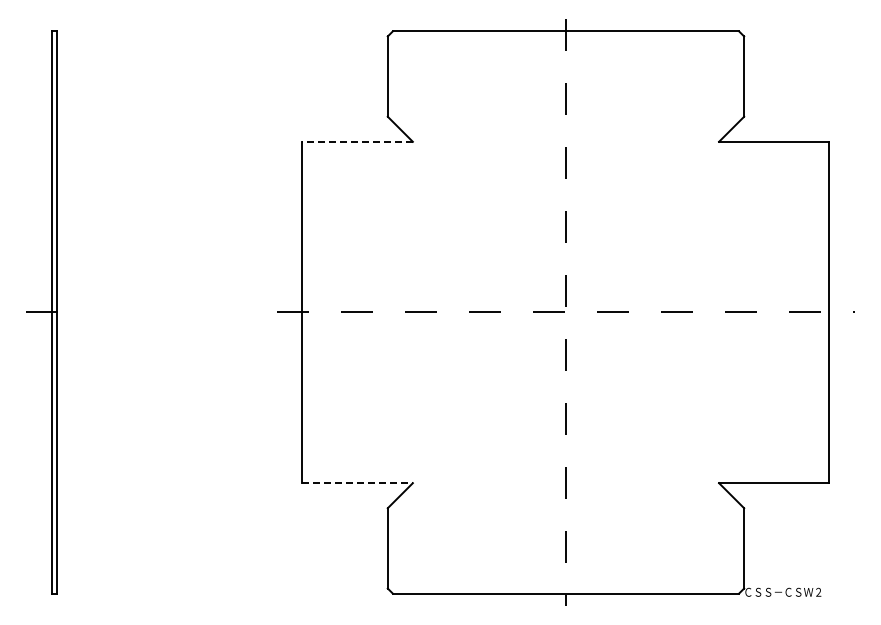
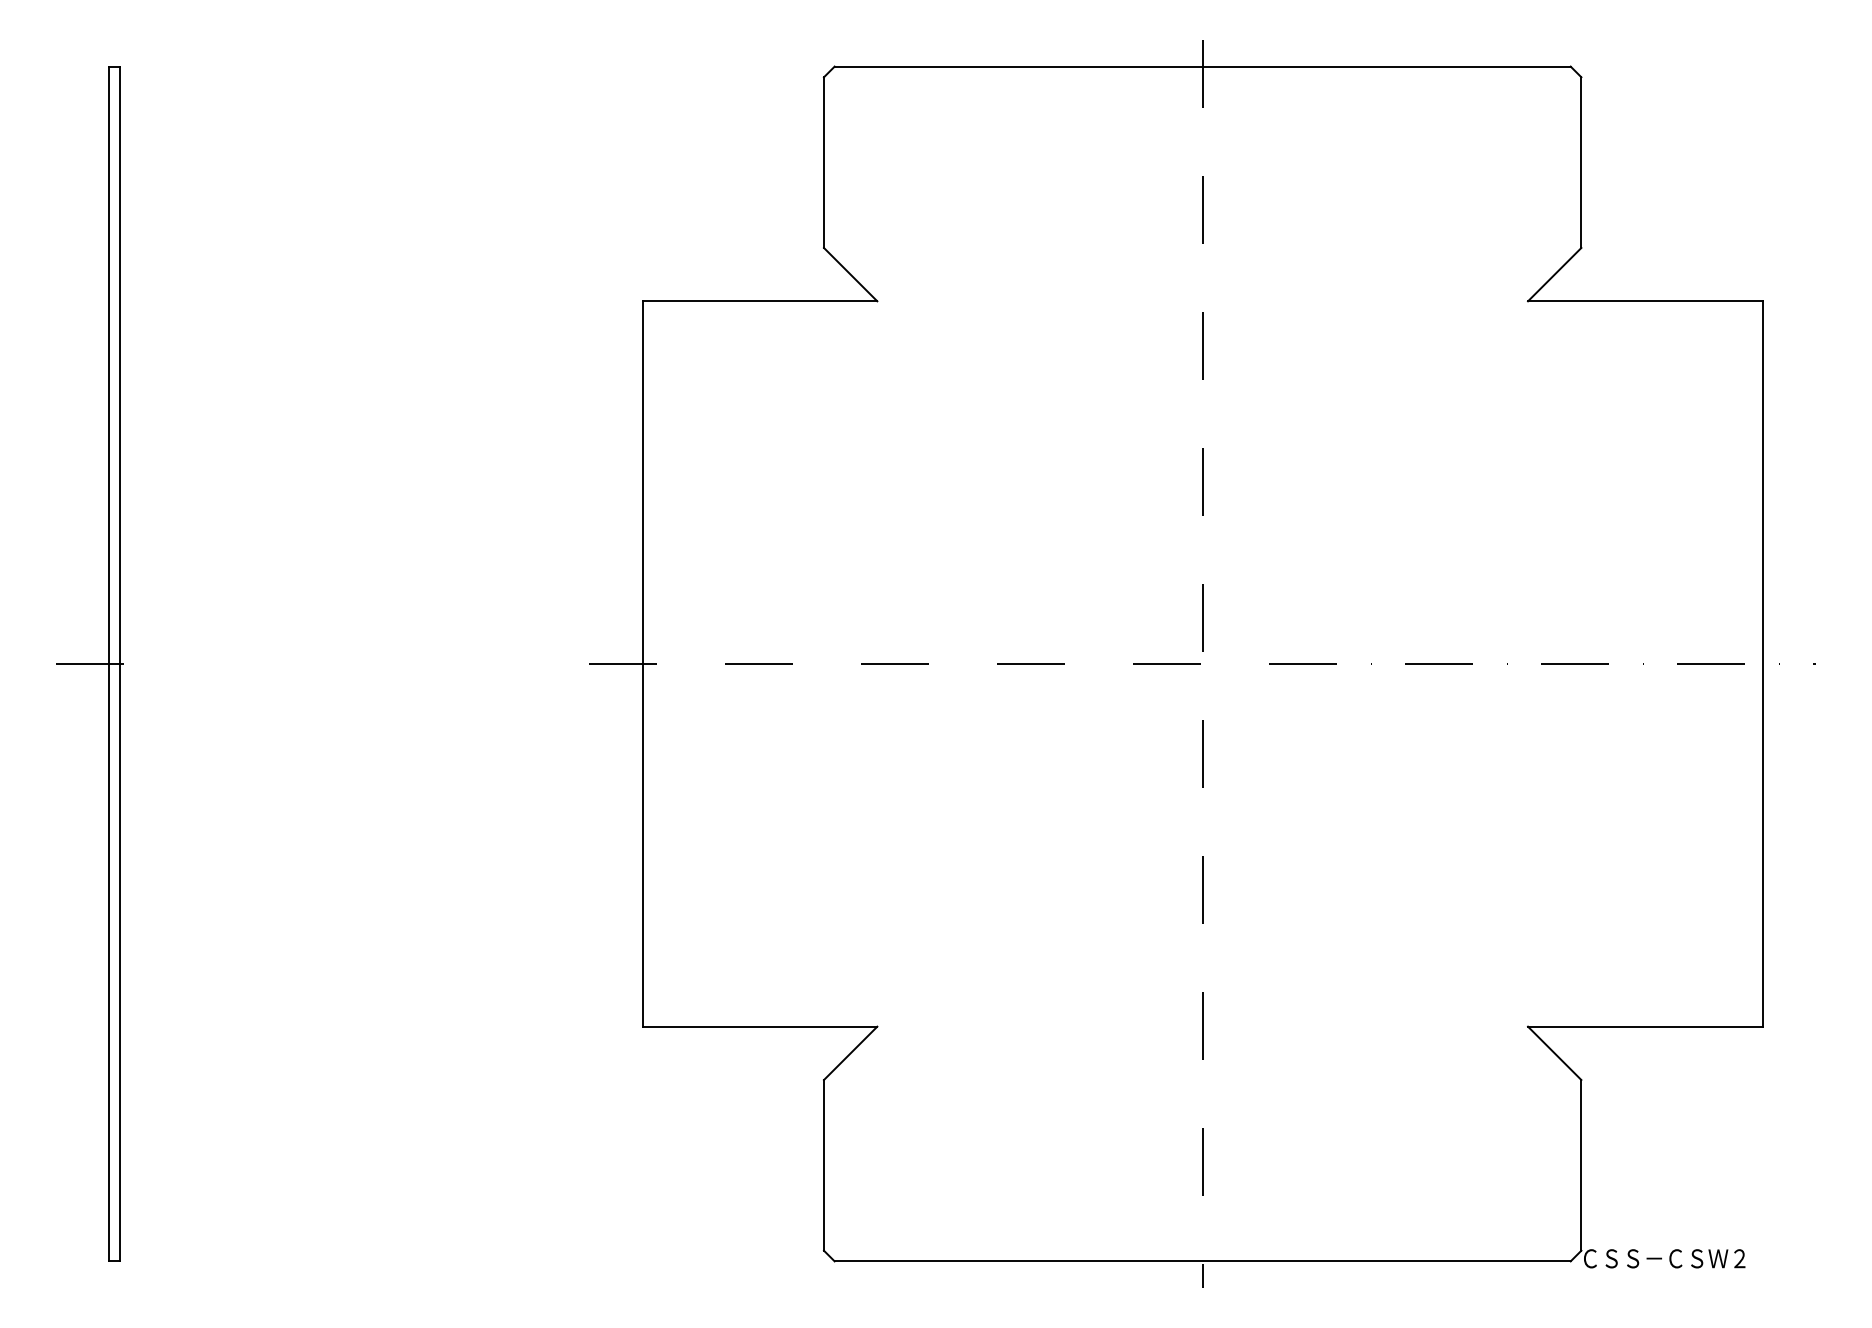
line: (357, 141) -> (759, 300), dashed -> solid
line: (358, 483) -> (761, 1027), dashed -> solid

